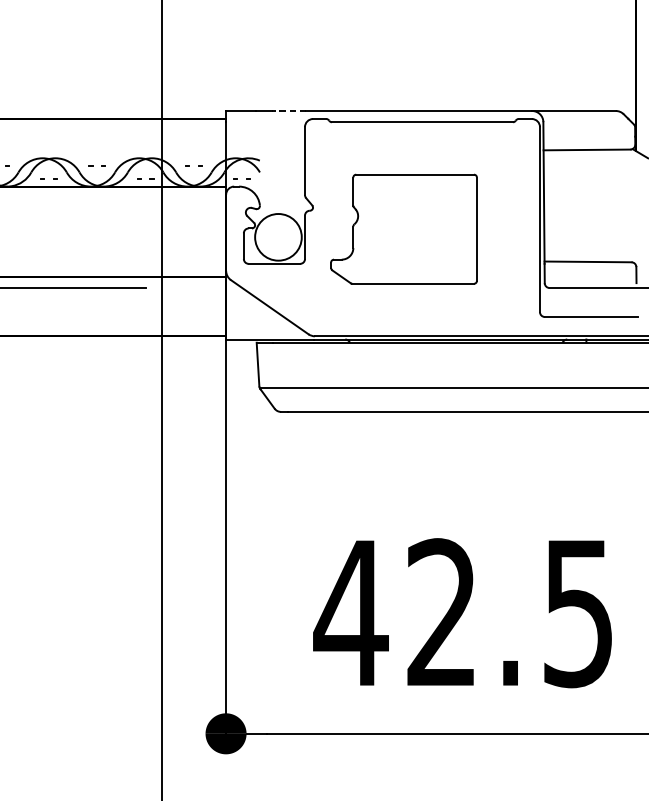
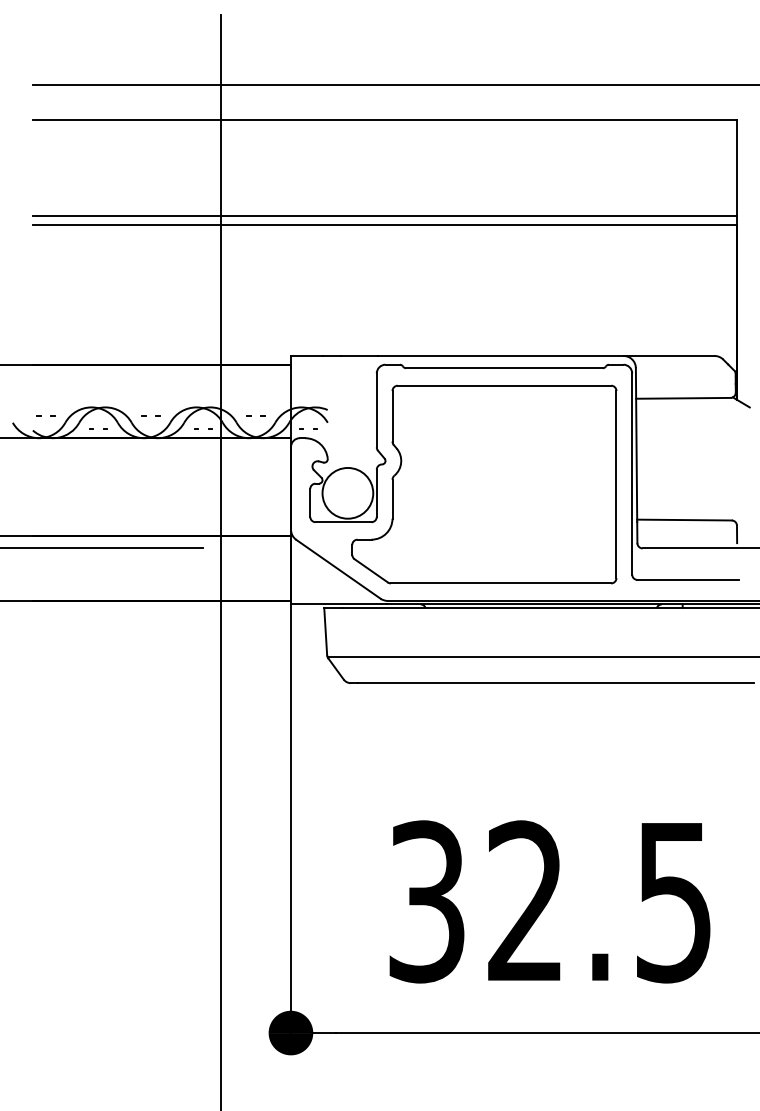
line: (289, 110) -> (359, 355), dashed -> solid
part: (404, 229) -> (484, 484), size x1.67
text: (350, 612) -> (426, 901), 42.5 -> 32.5

